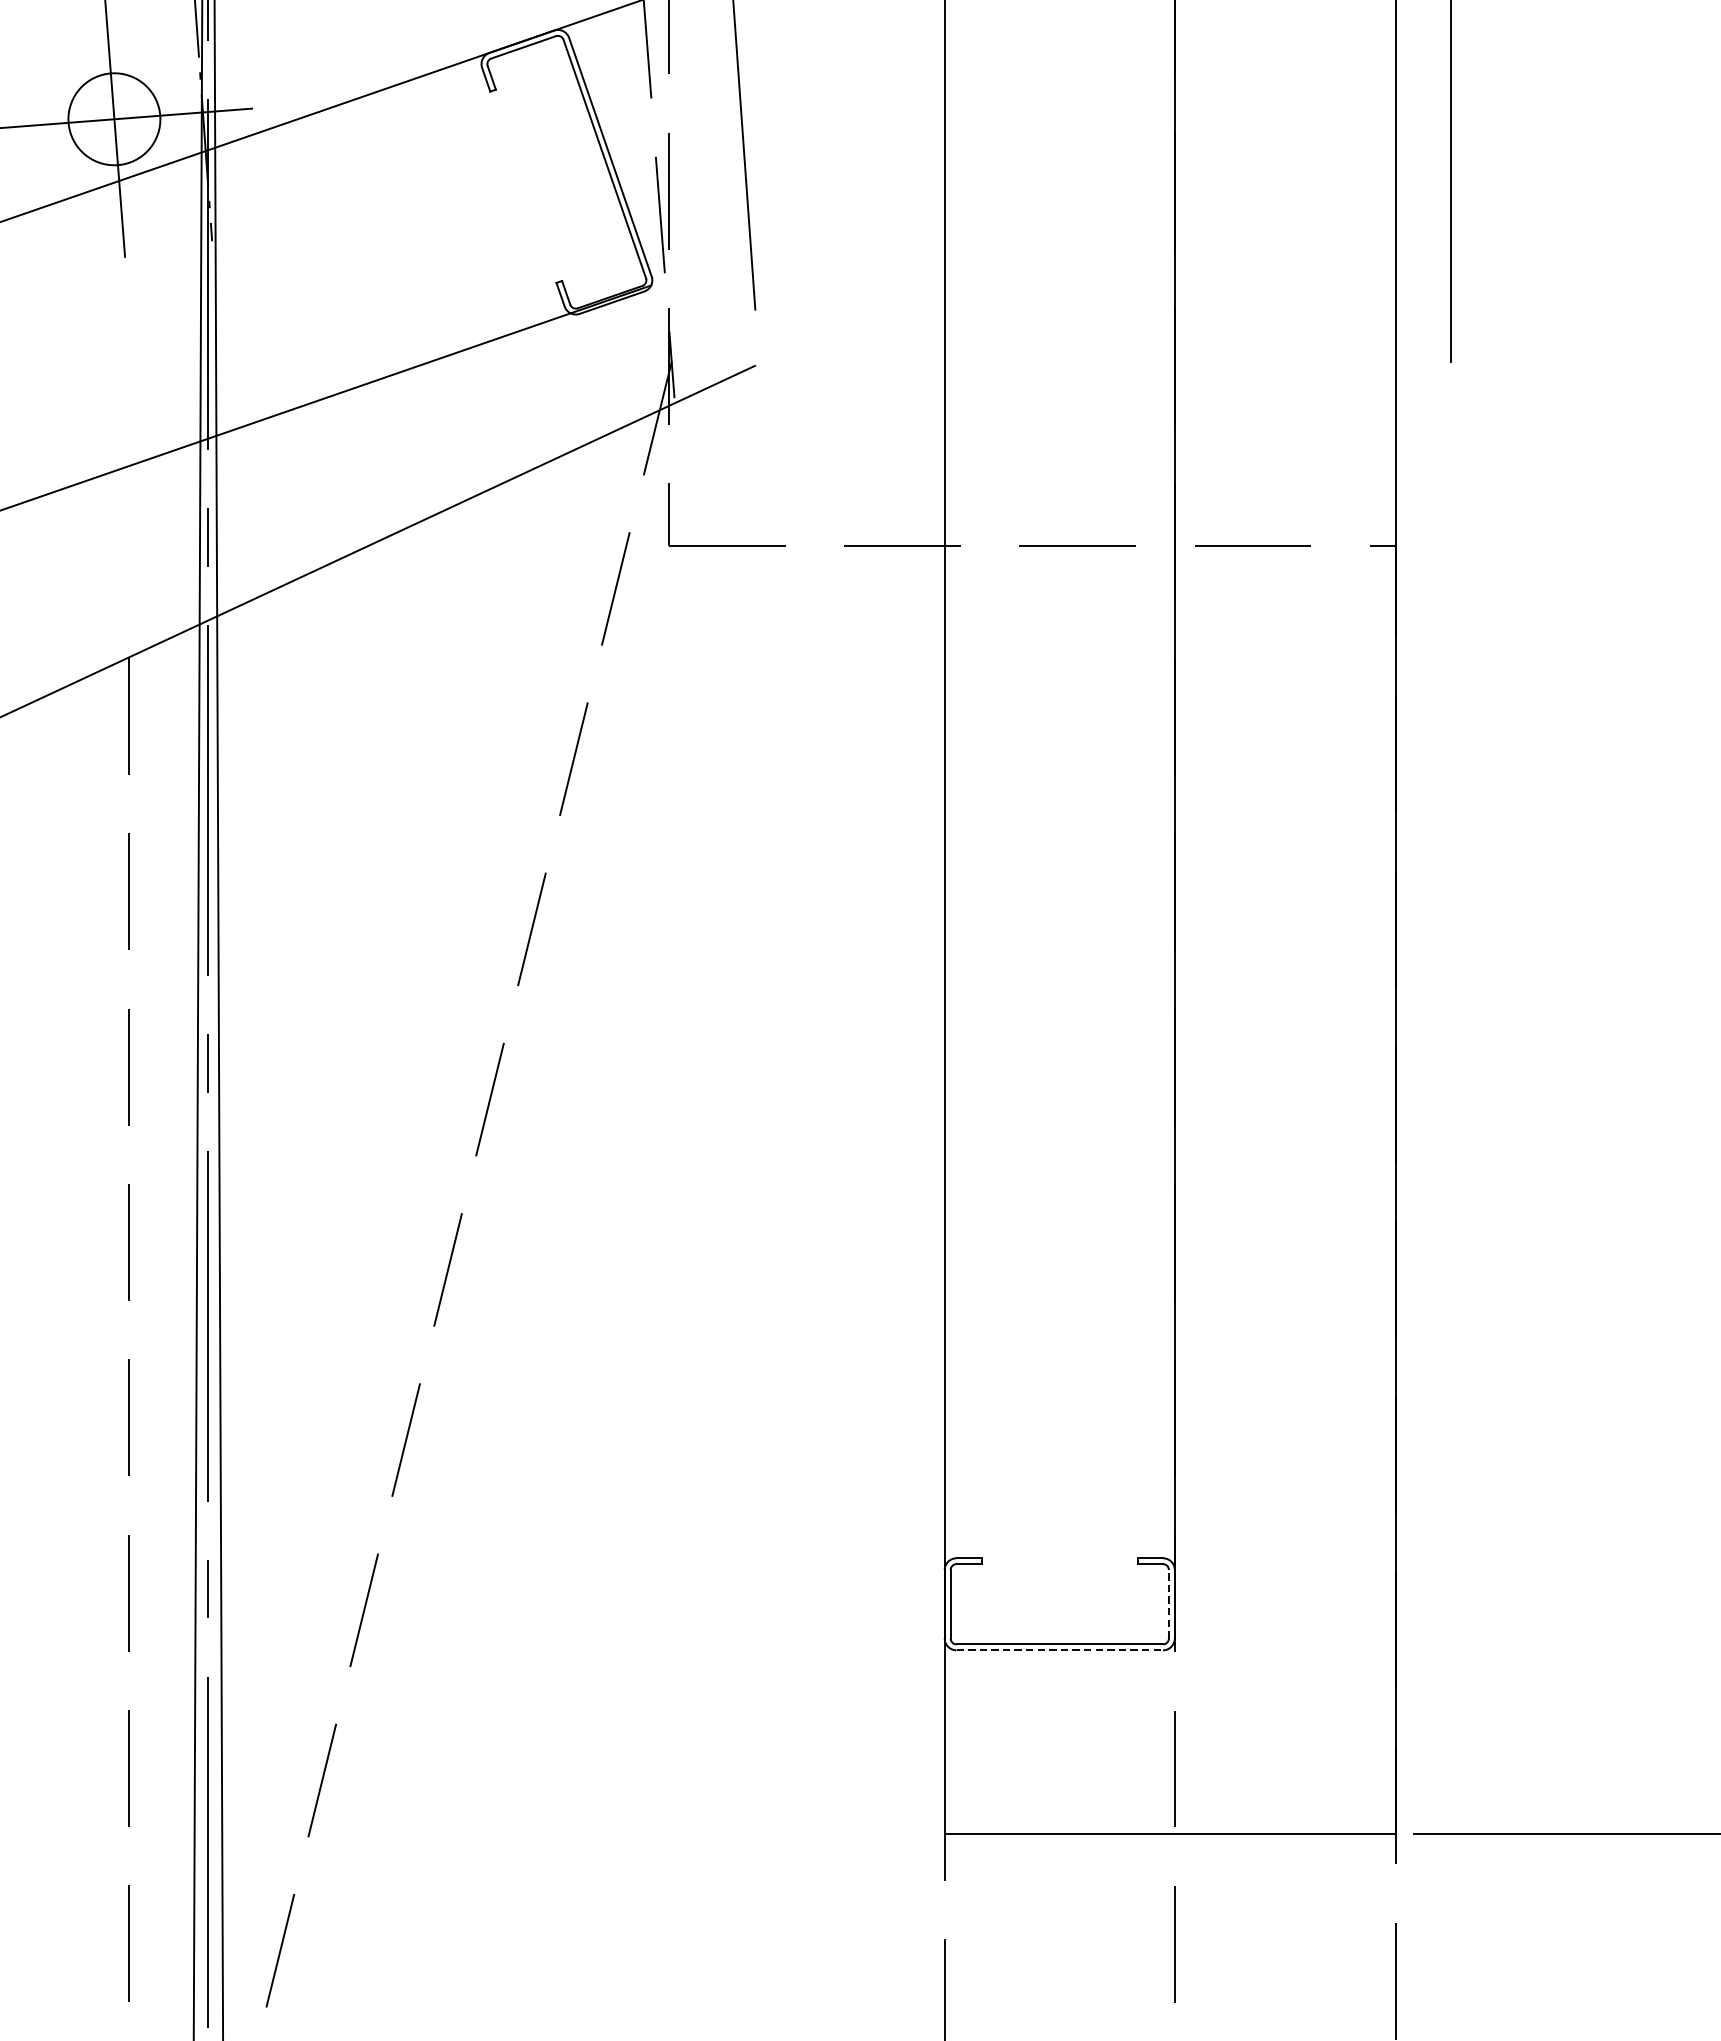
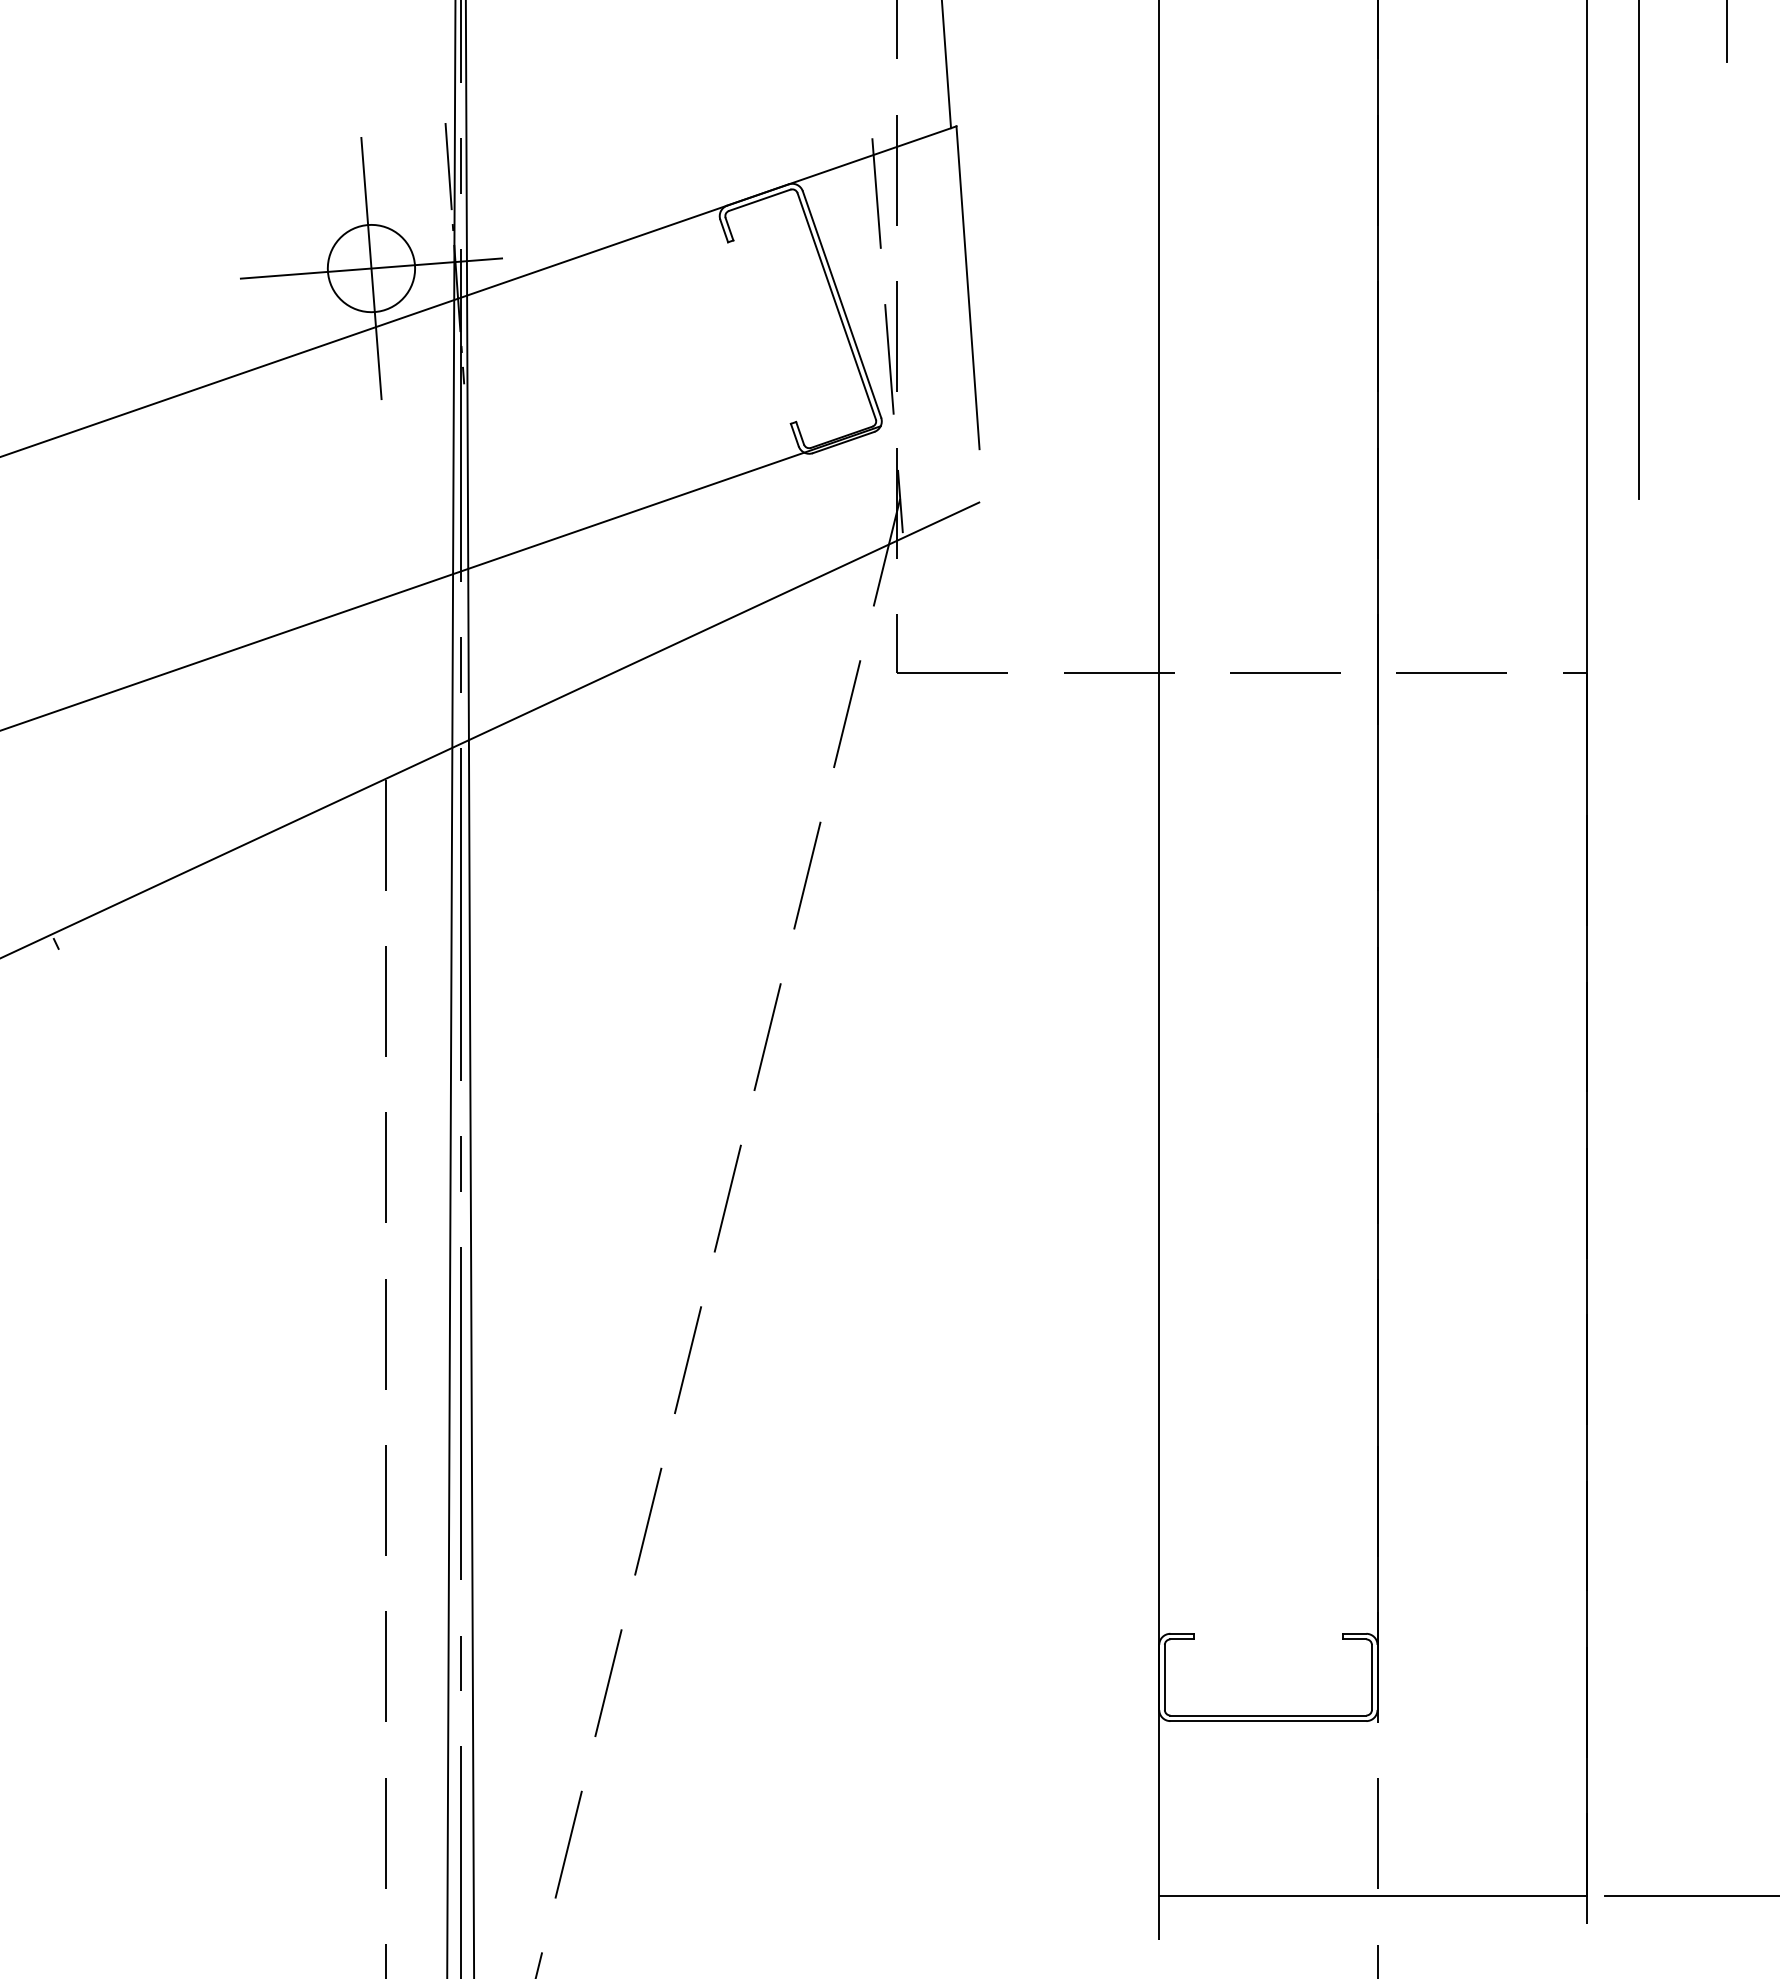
line: (1168, 1603) -> (1371, 1676), dashed -> solid
line: (1059, 1650) -> (1268, 1721), dashed -> solid

